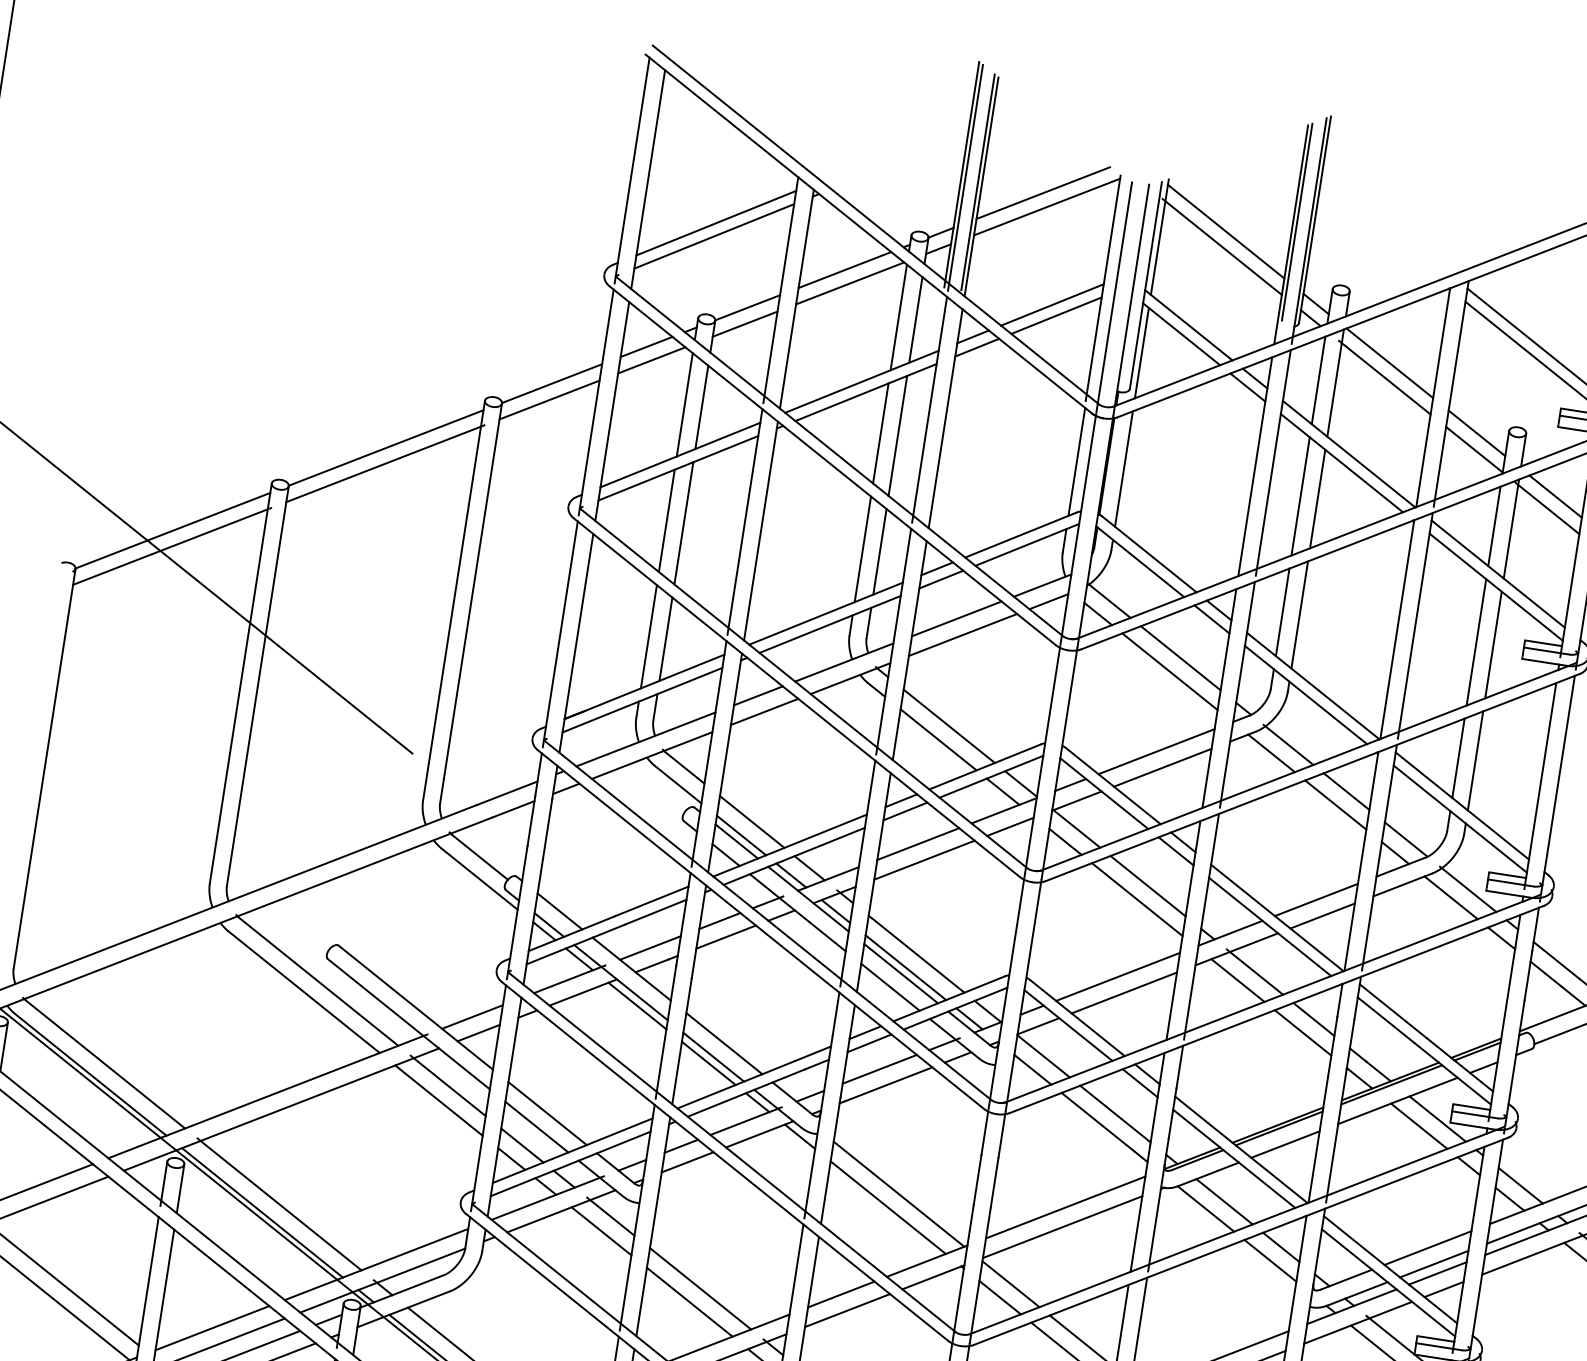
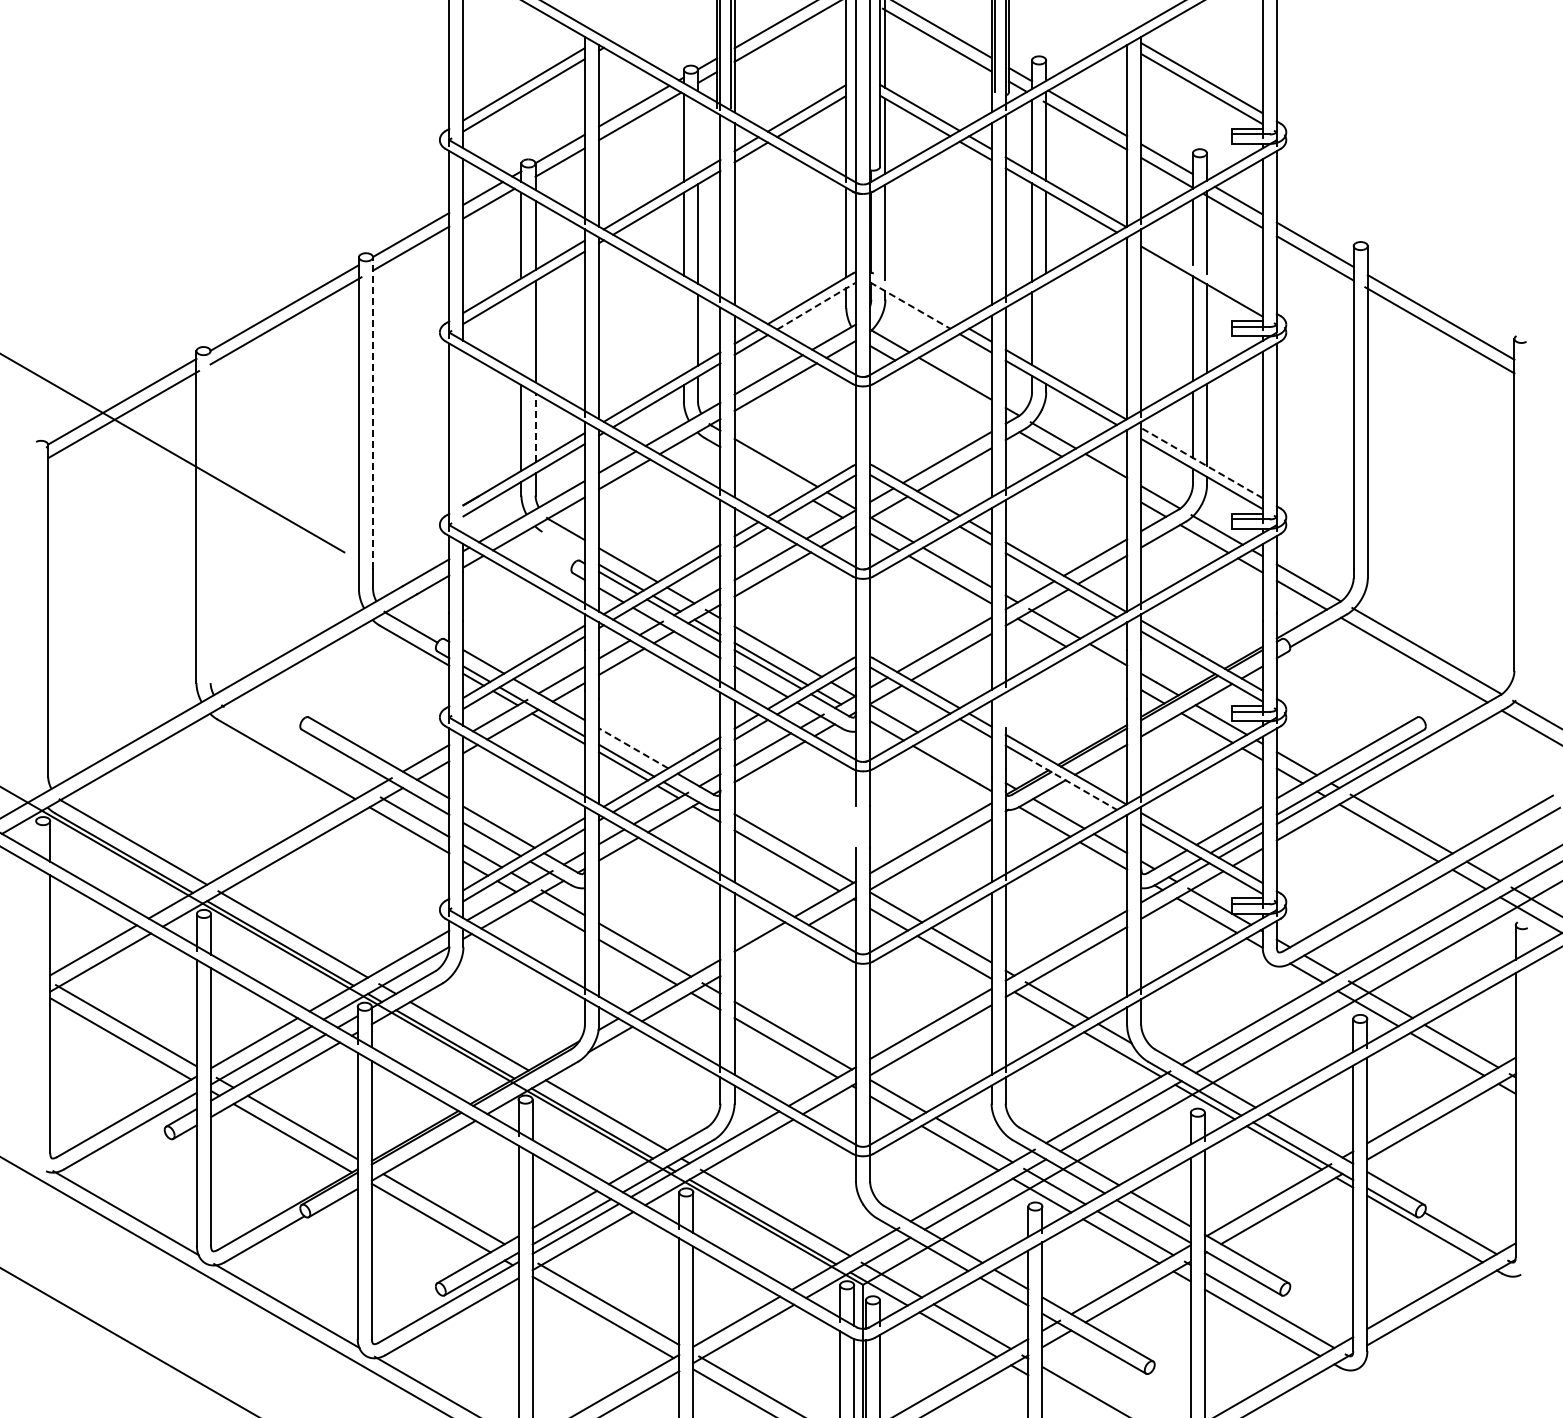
line: (916, 319) -> (698, 137), removed
line: (667, 520) -> (521, 331), removed
line: (1027, 545) -> (816, 306), solid -> dashed
line: (862, 549) -> (683, 330), removed
line: (1149, 554) -> (916, 298), removed
line: (1140, 561) -> (910, 305), solid -> dashed
line: (1497, 573) -> (1201, 270), removed
line: (473, 591) -> (373, 413), solid -> dashed
line: (1300, 614) -> (1046, 328), removed
line: (665, 638) -> (535, 427), solid -> dashed
line: (576, 643) -> (463, 442), removed
line: (1169, 671) -> (947, 390), removed
line: (257, 686) -> (210, 517), removed
line: (937, 740) -> (768, 475), removed
line: (678, 783) -> (563, 543), removed
line: (1336, 805) -> (1099, 478), removed
line: (1461, 805) -> (1201, 462), solid -> dashed
line: (317, 982) -> (296, 749), removed
line: (1303, 1032) -> (1101, 666), removed
line: (724, 1043) -> (633, 748), solid -> dashed
line: (1179, 1067) -> (1005, 710), removed
line: (1115, 1113) -> (959, 755), removed
line: (1246, 1167) -> (1072, 783), solid -> dashed
line: (978, 1179) -> (856, 826), removed
line: (847, 1309) -> (766, 948), removed

